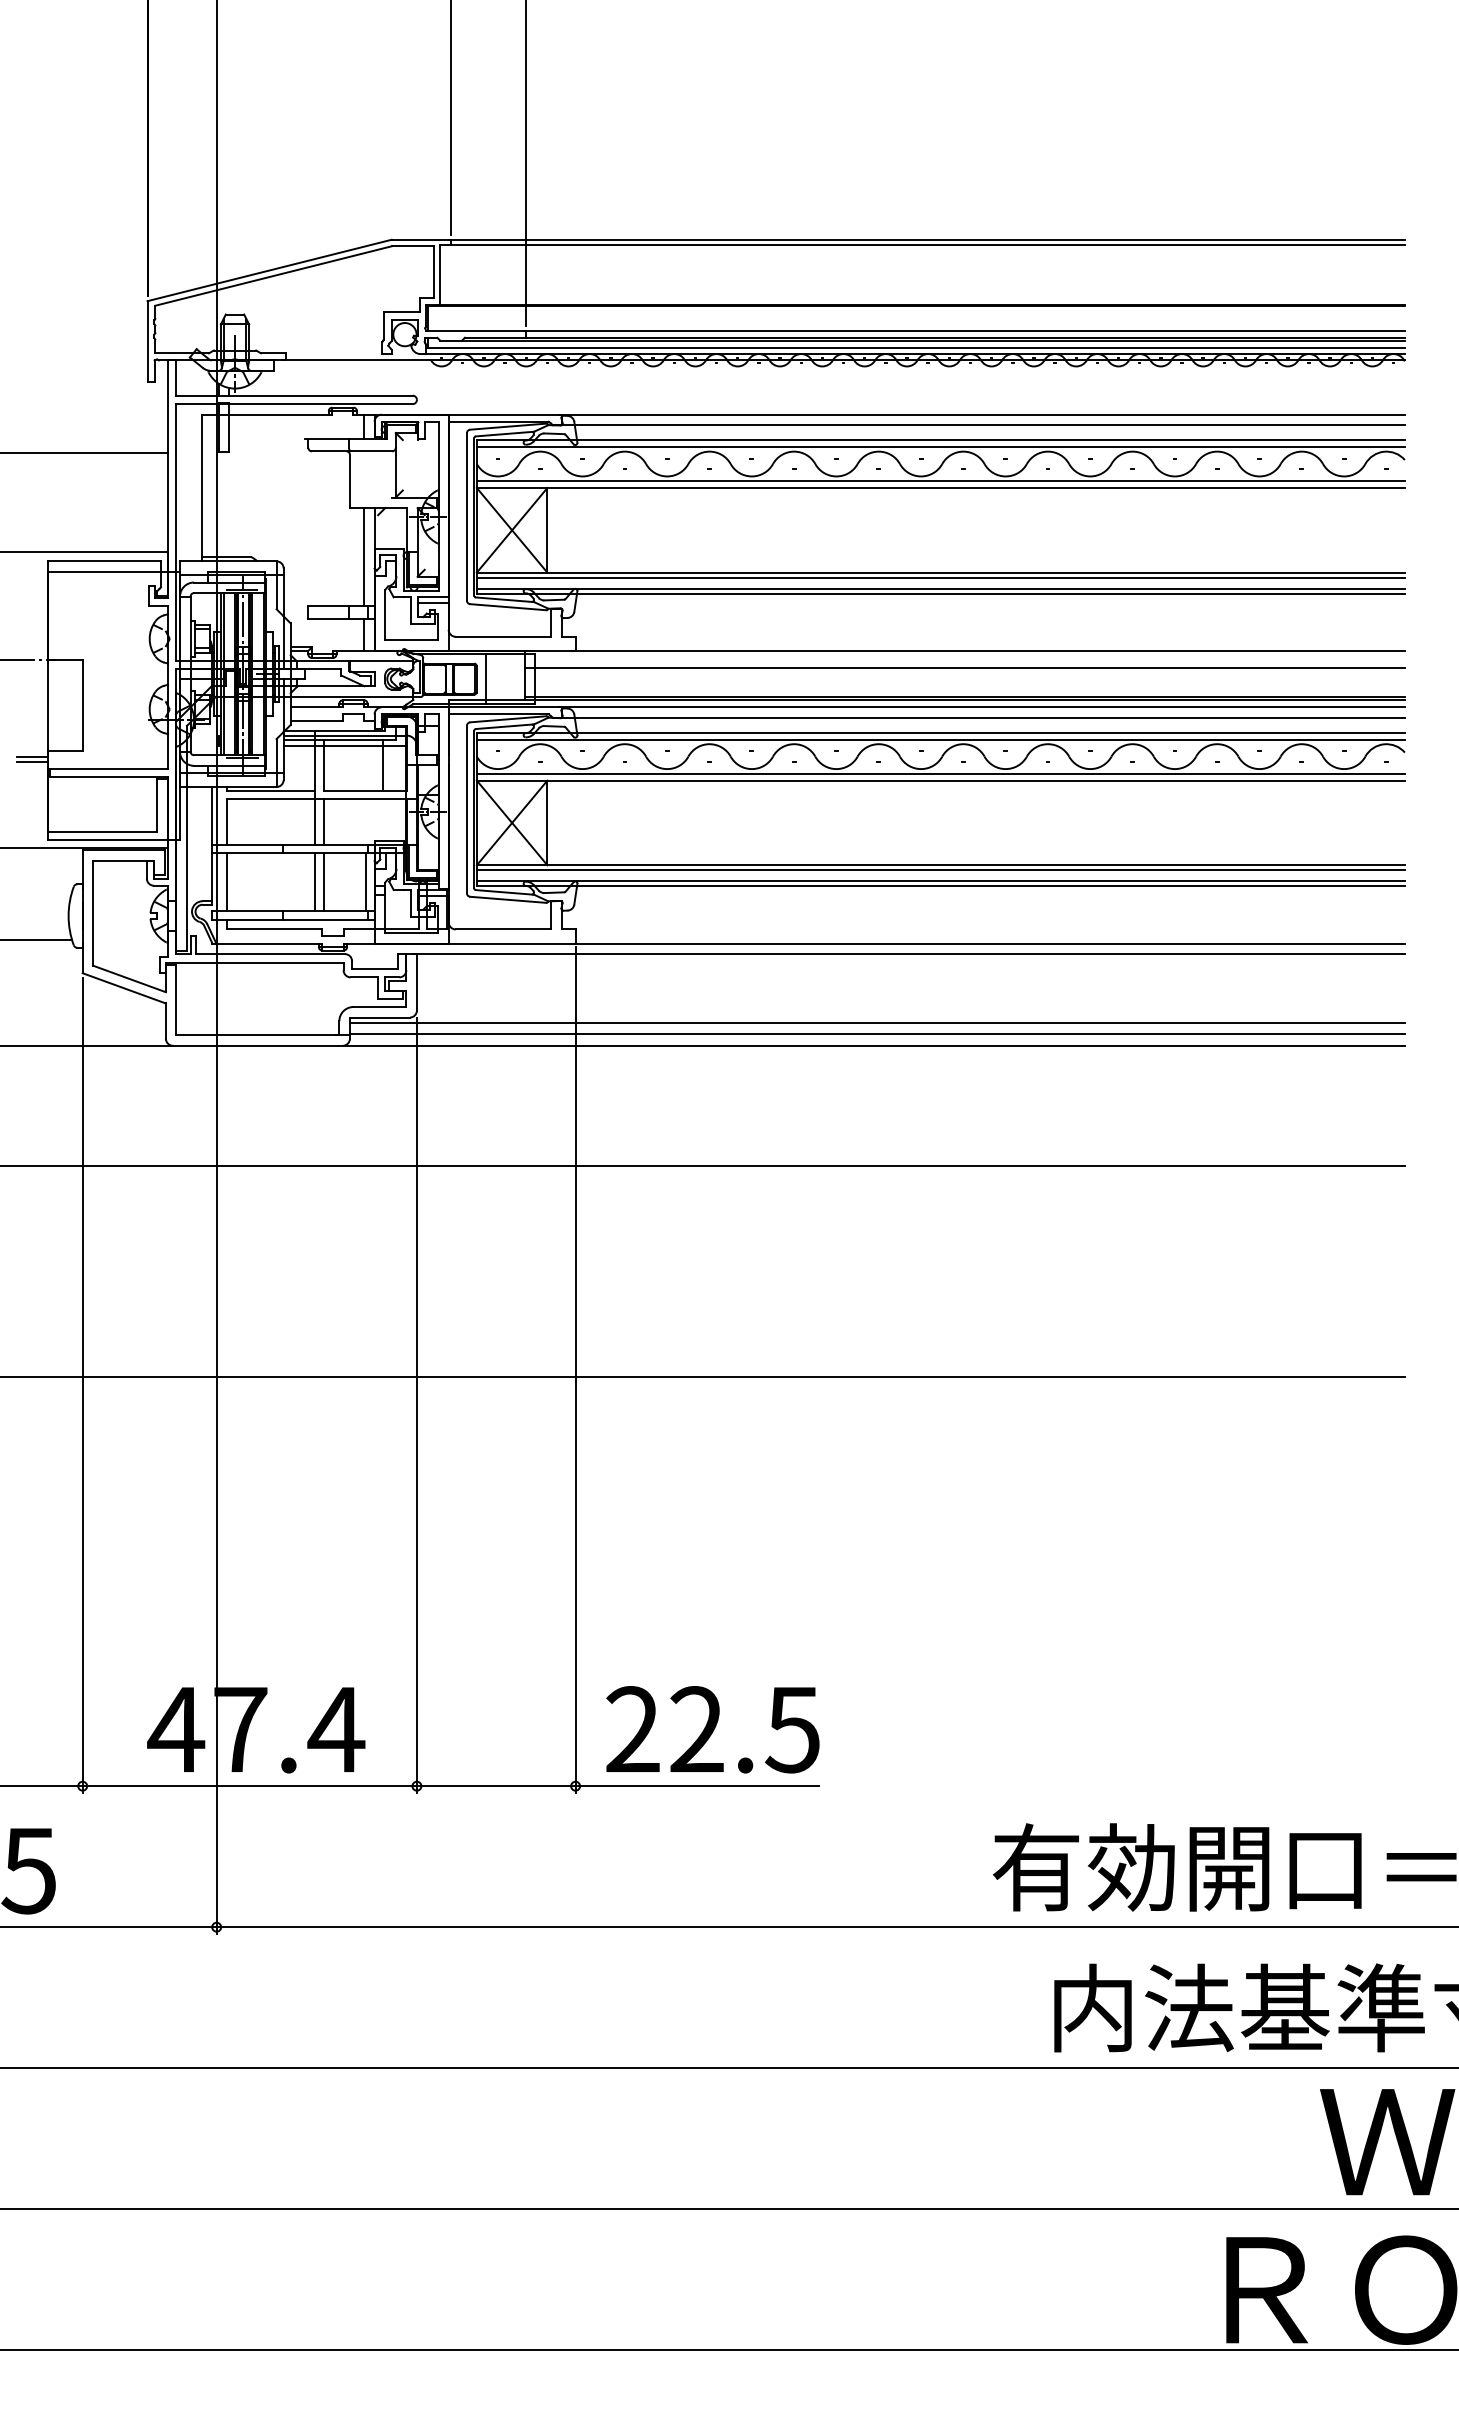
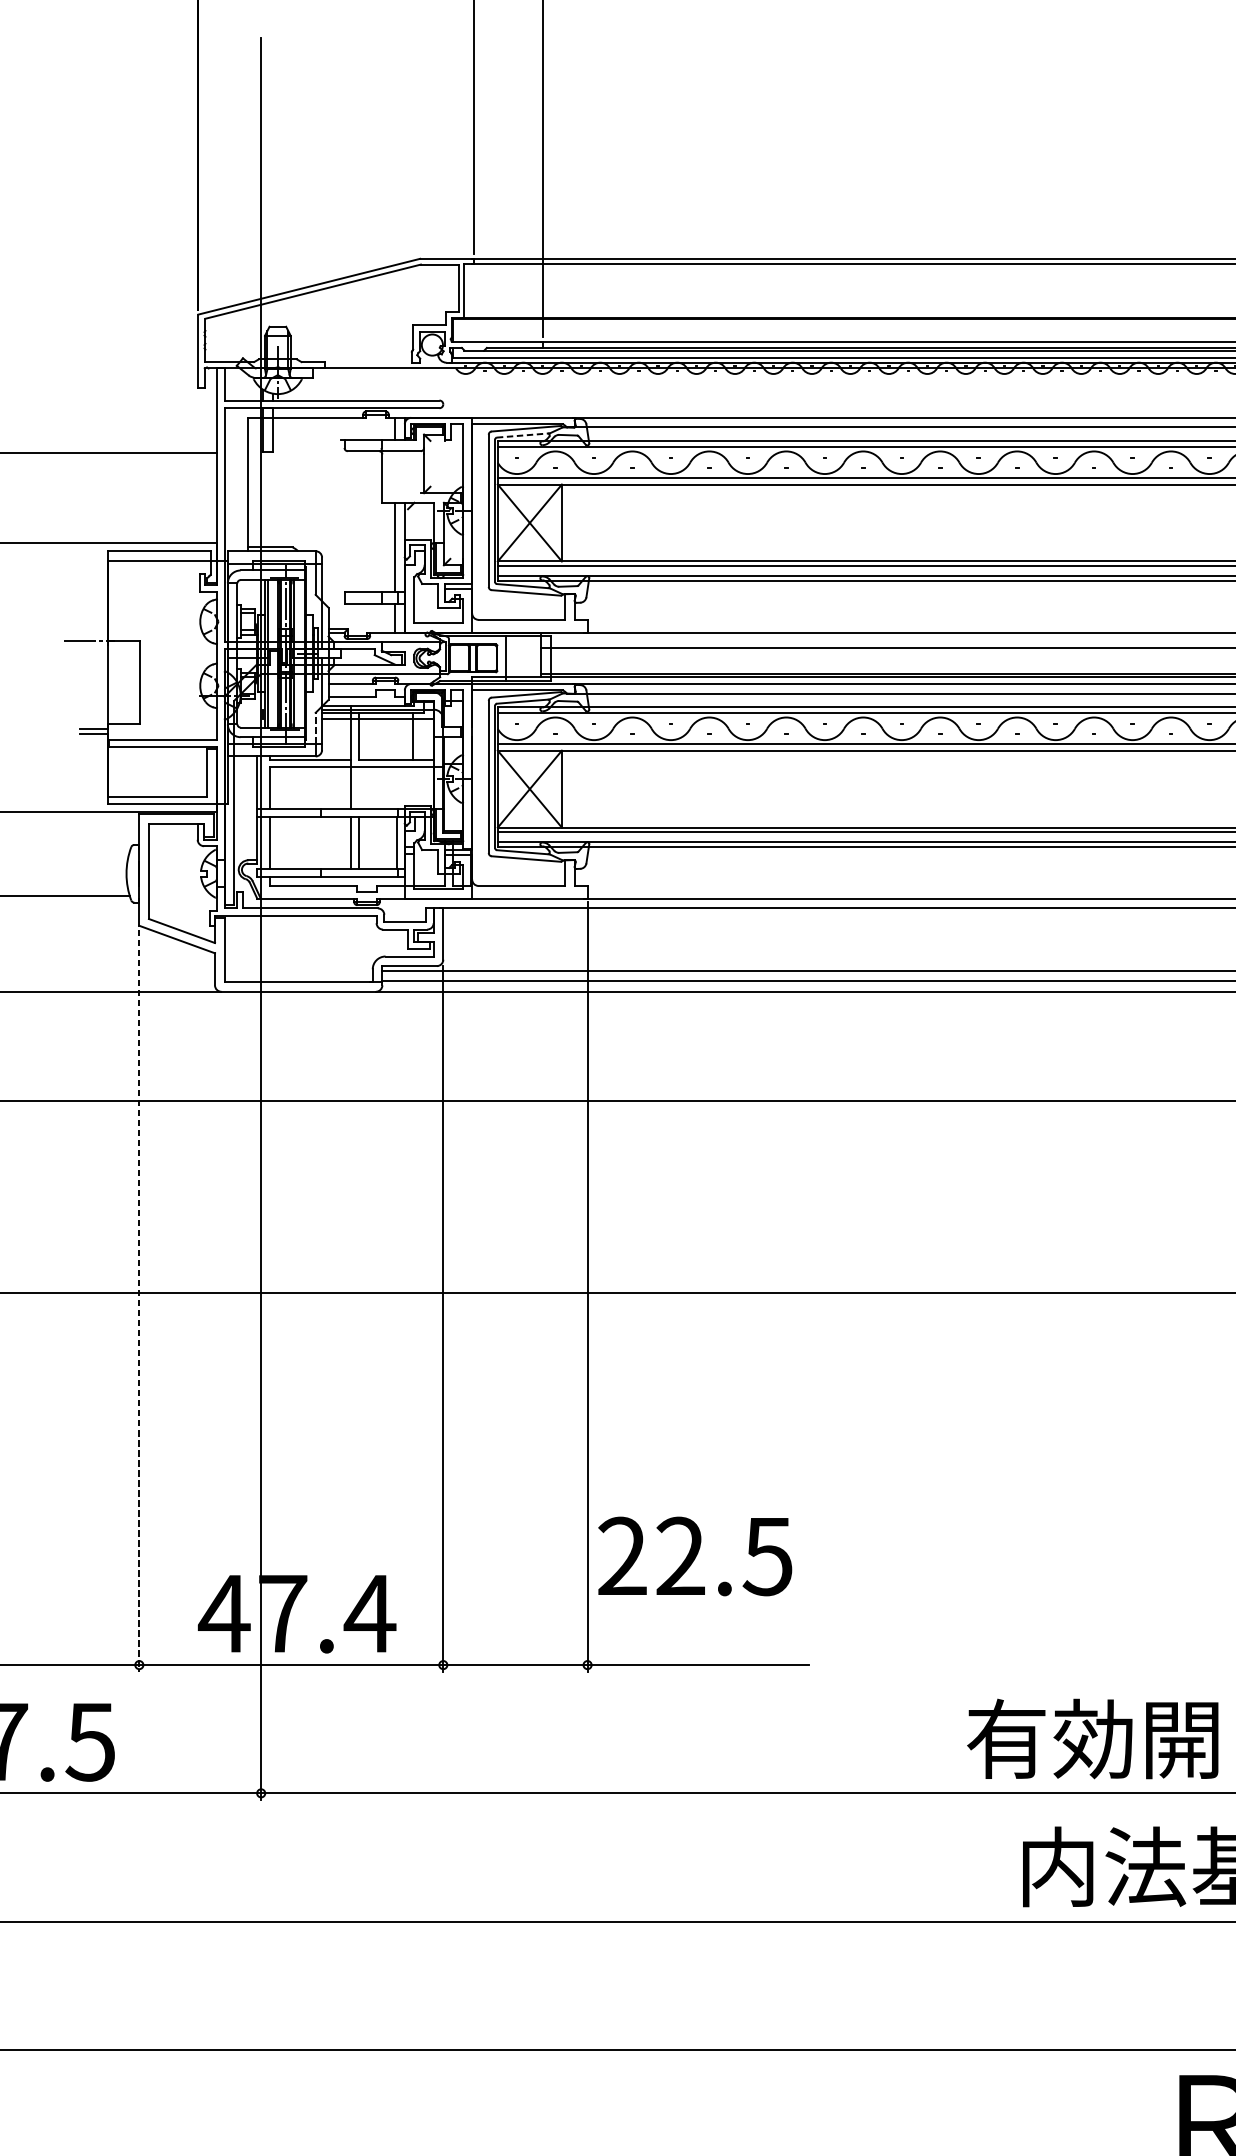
line: (505, 434) -> (523, 435), solid -> dashed
line: (276, 755) -> (315, 727), solid -> dashed
line: (323, 821) -> (358, 787), removed
line: (82, 1385) -> (139, 1300), solid -> dashed
text: (712, 1729) -> (694, 1556), moved

